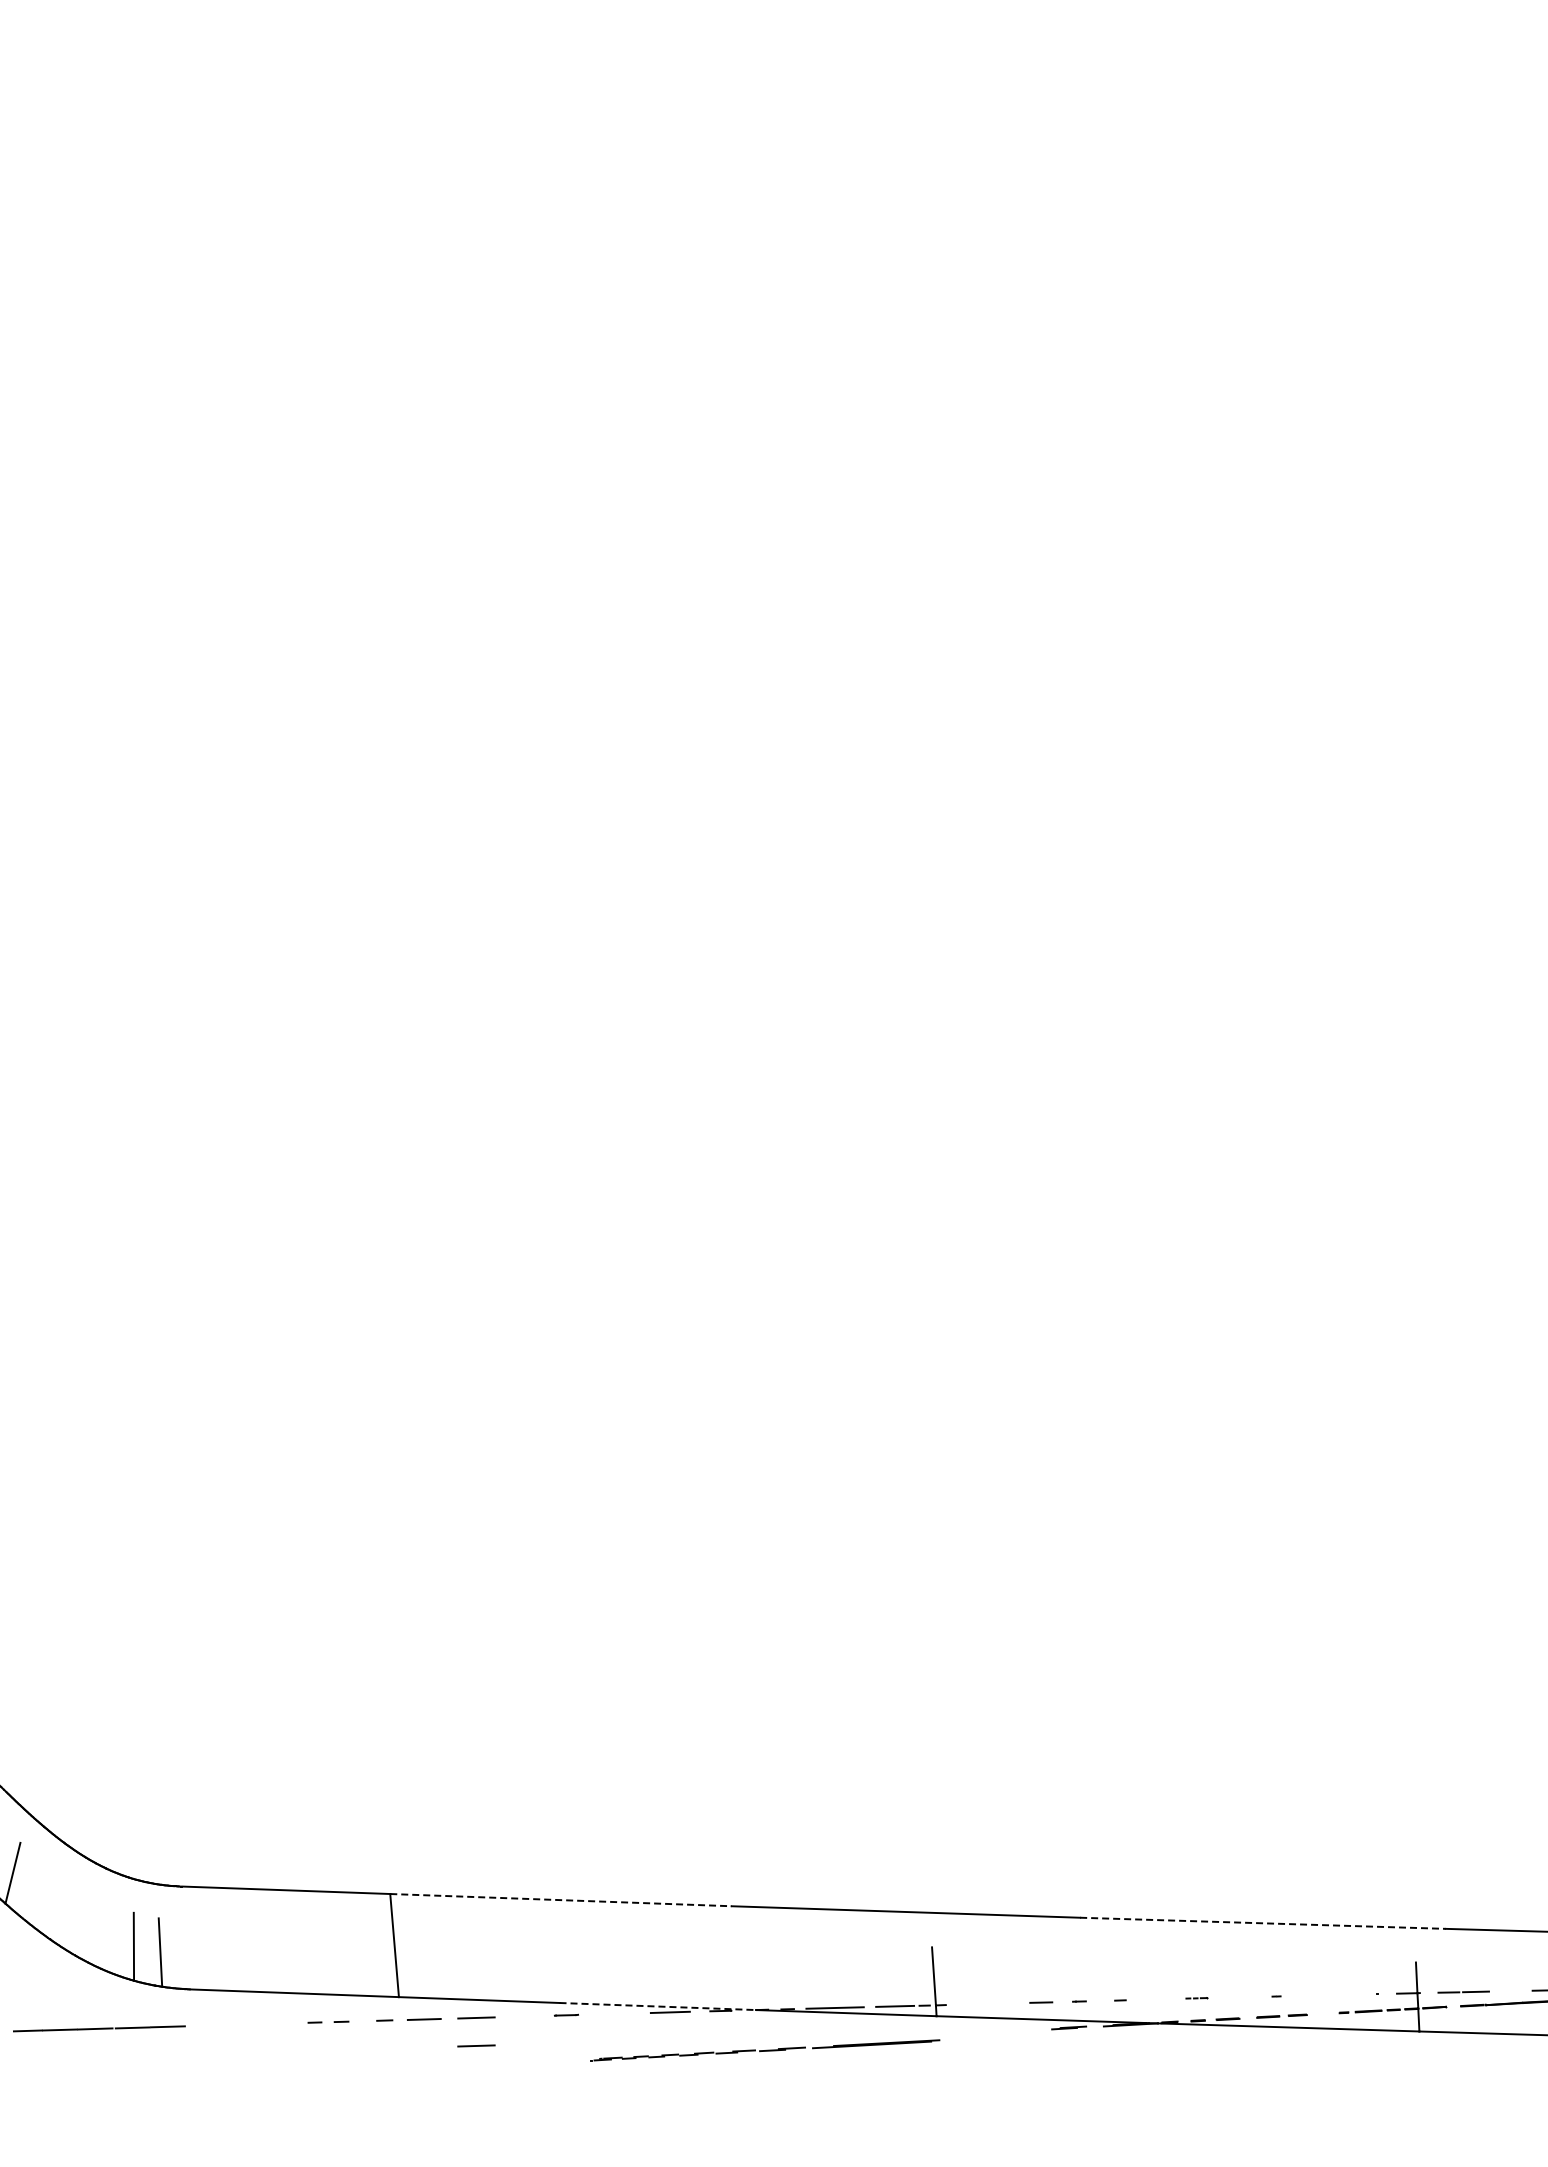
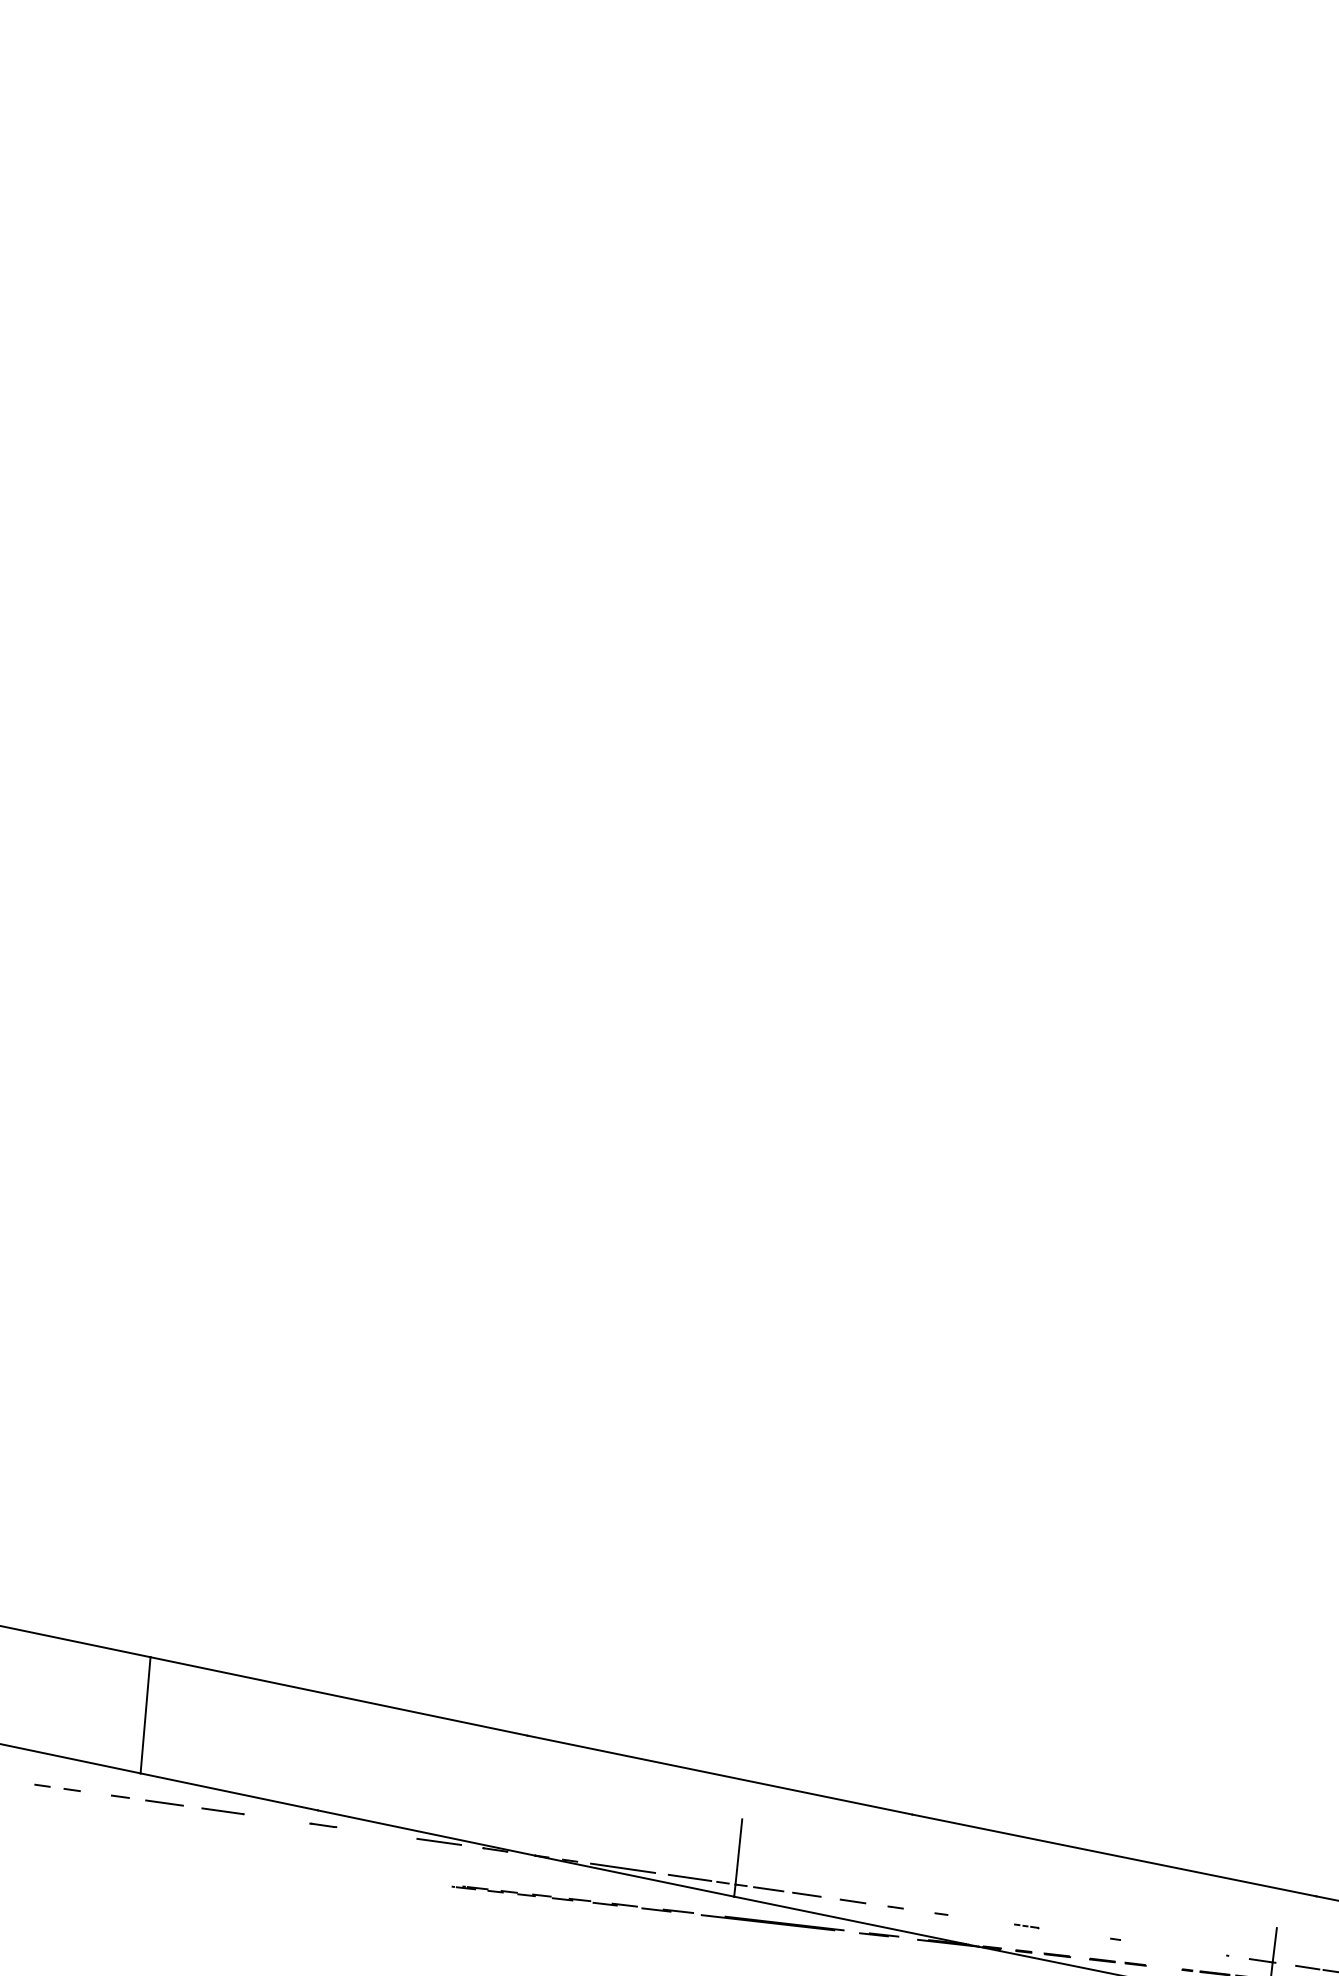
line: (560, 1900) -> (338, 1696), dashed -> solid
line: (1262, 1923) -> (1113, 1855), dashed -> solid
line: (999, 2003) -> (806, 1894), added
line: (965, 2004) -> (768, 1889), added
line: (657, 2006) -> (426, 1832), dashed -> solid
line: (476, 2045) -> (217, 1841), removed
line: (765, 2050) -> (648, 1908), moved

